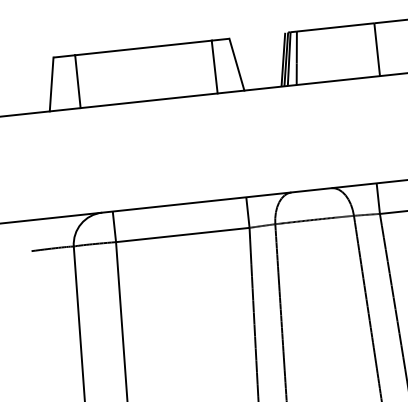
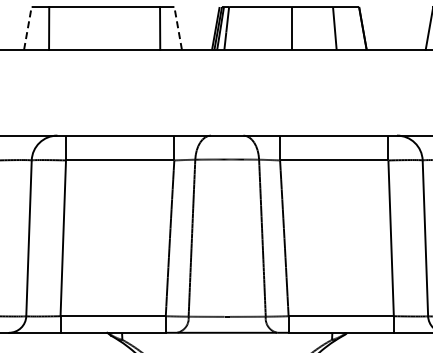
line: (237, 64) -> (178, 28), solid -> dashed
line: (51, 84) -> (27, 28), solid -> dashed

